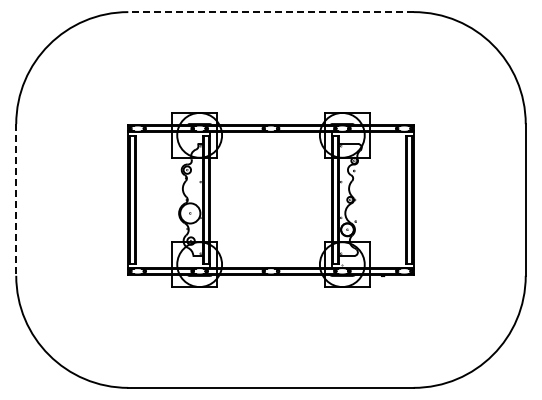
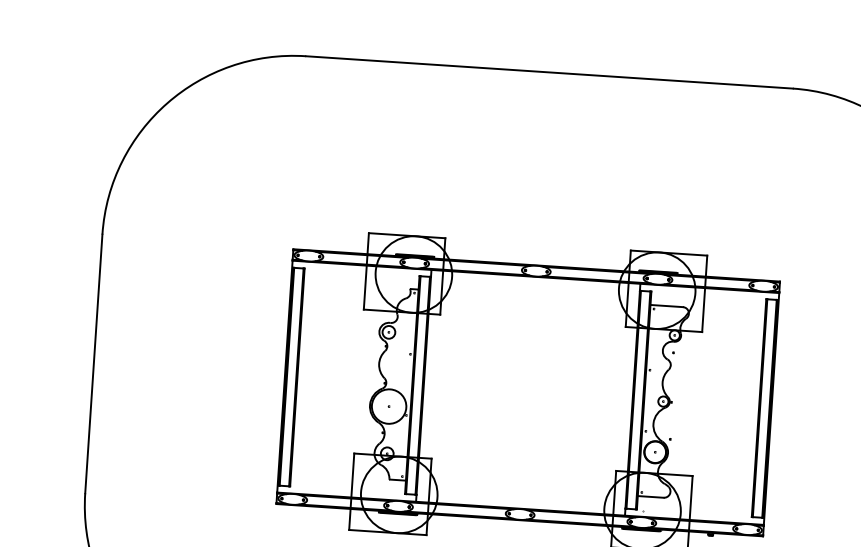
line: (270, 12) -> (548, 73), dashed -> solid
line: (16, 200) -> (94, 364), dashed -> solid

